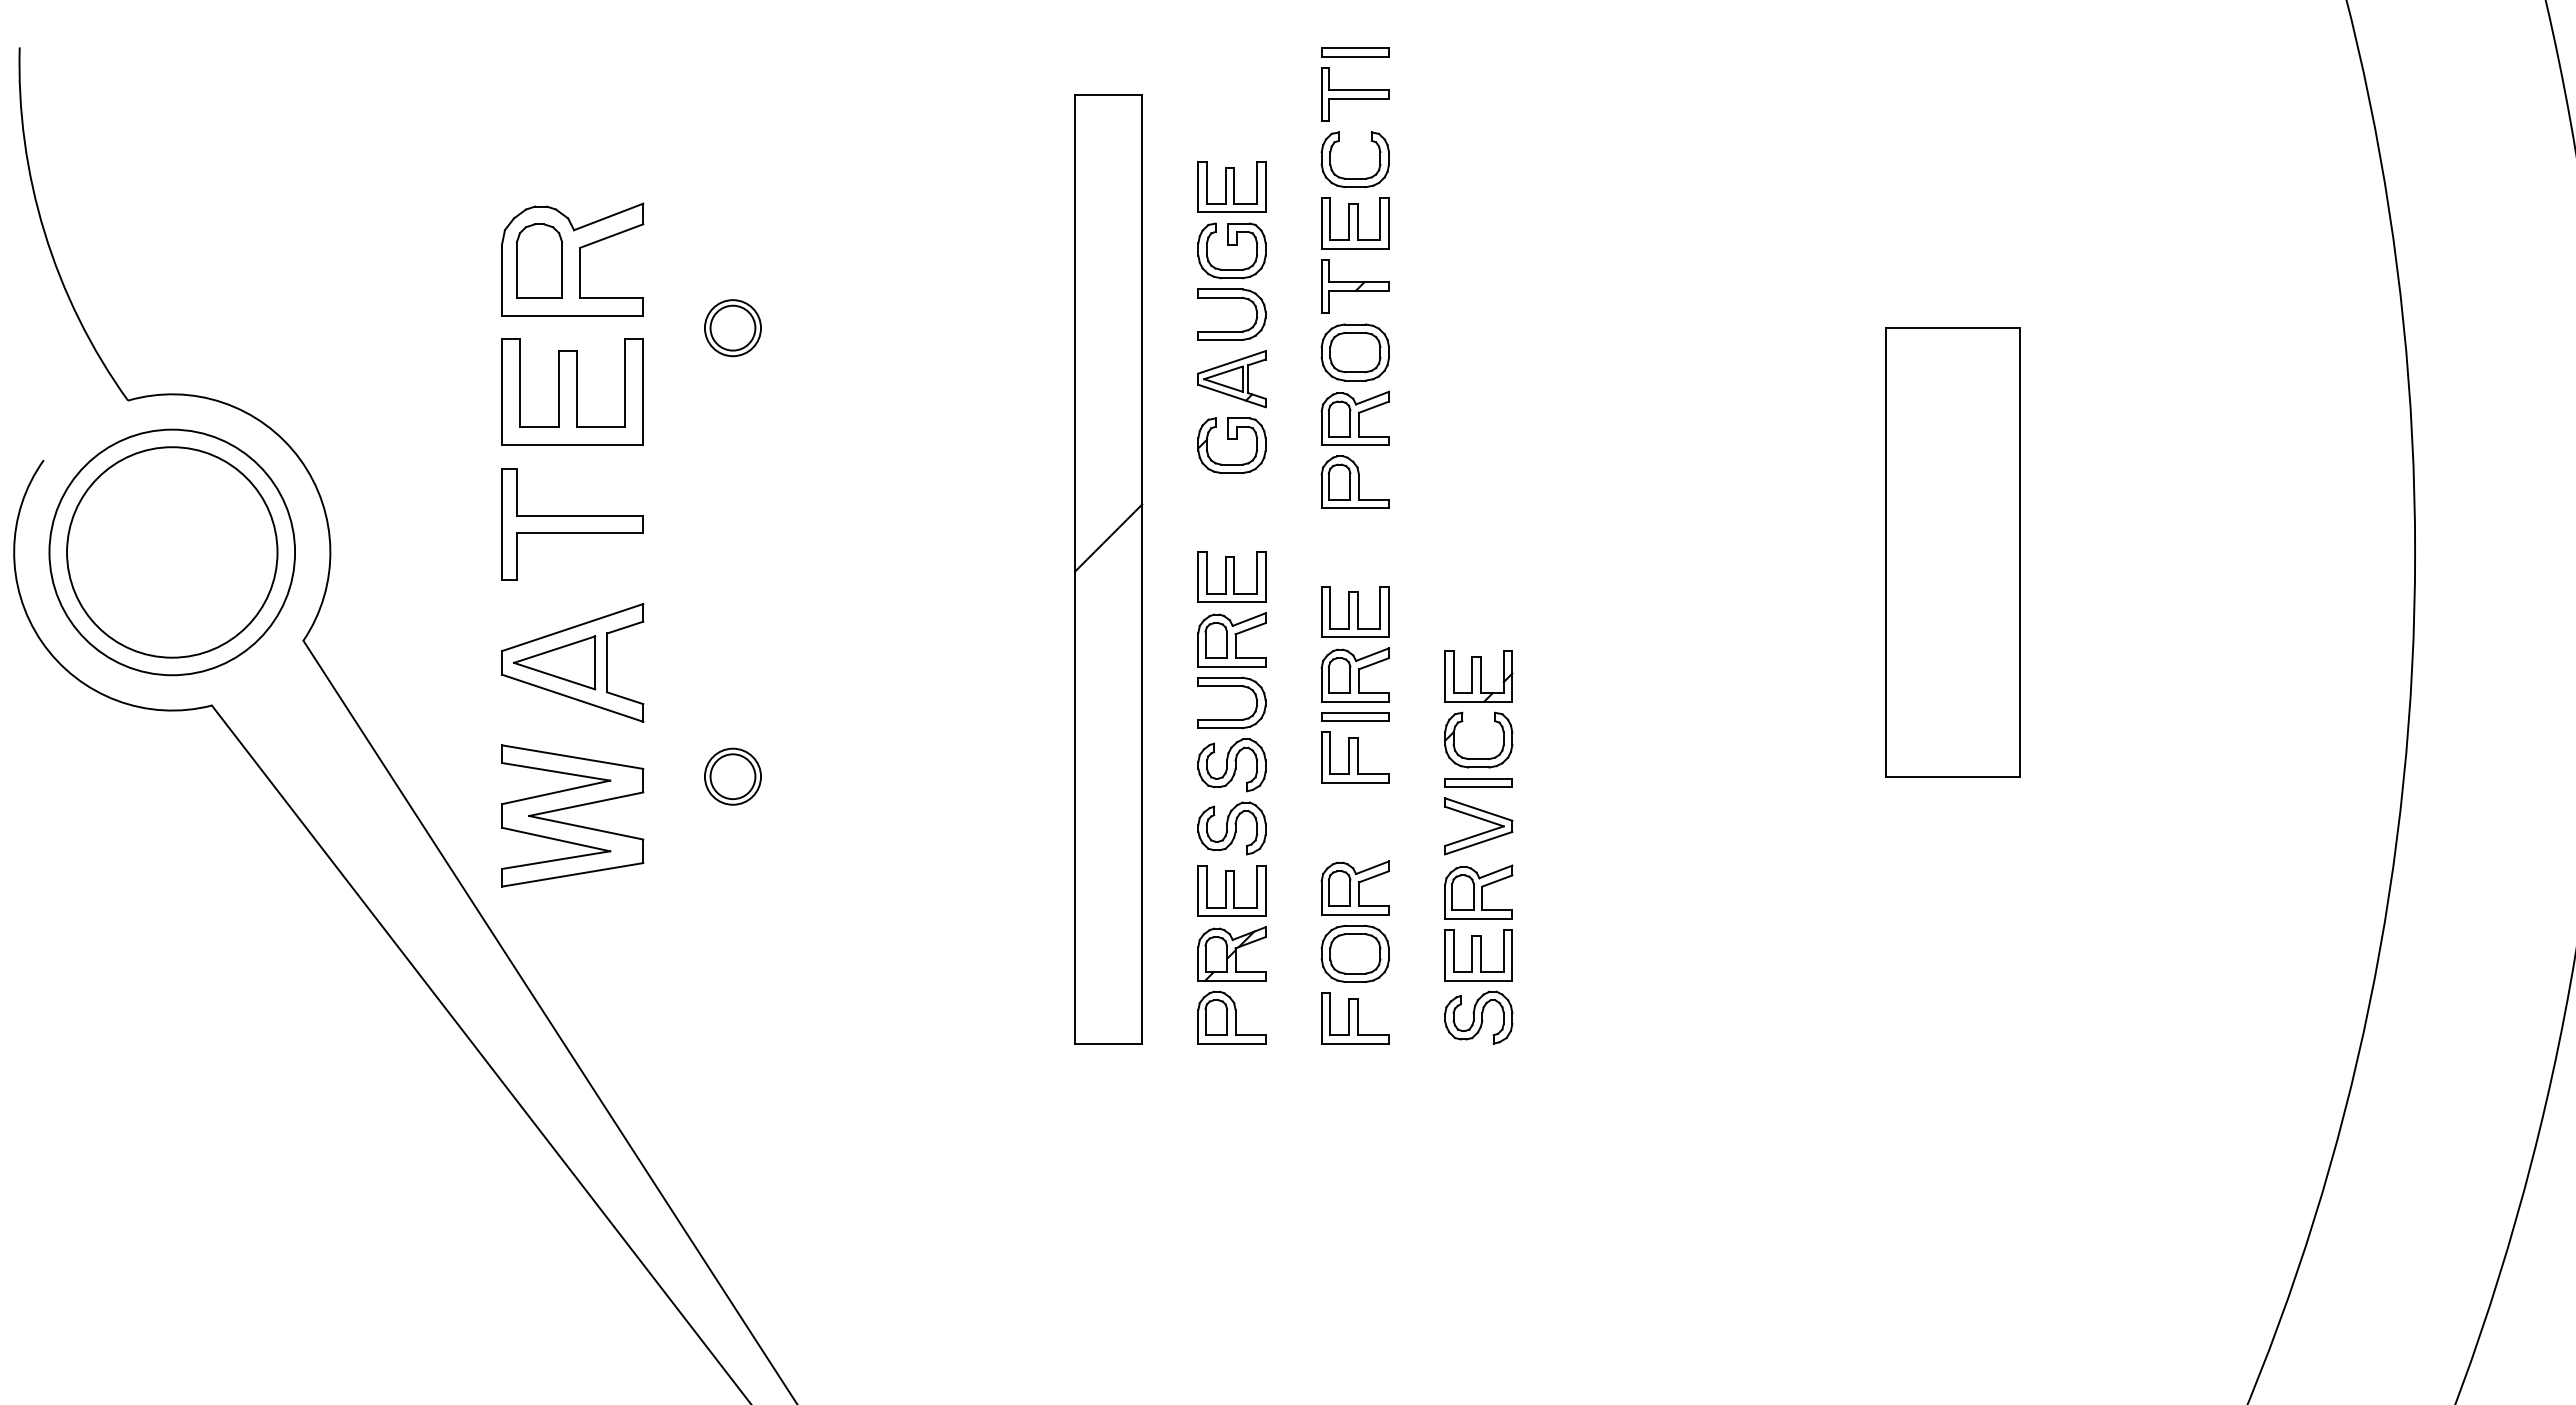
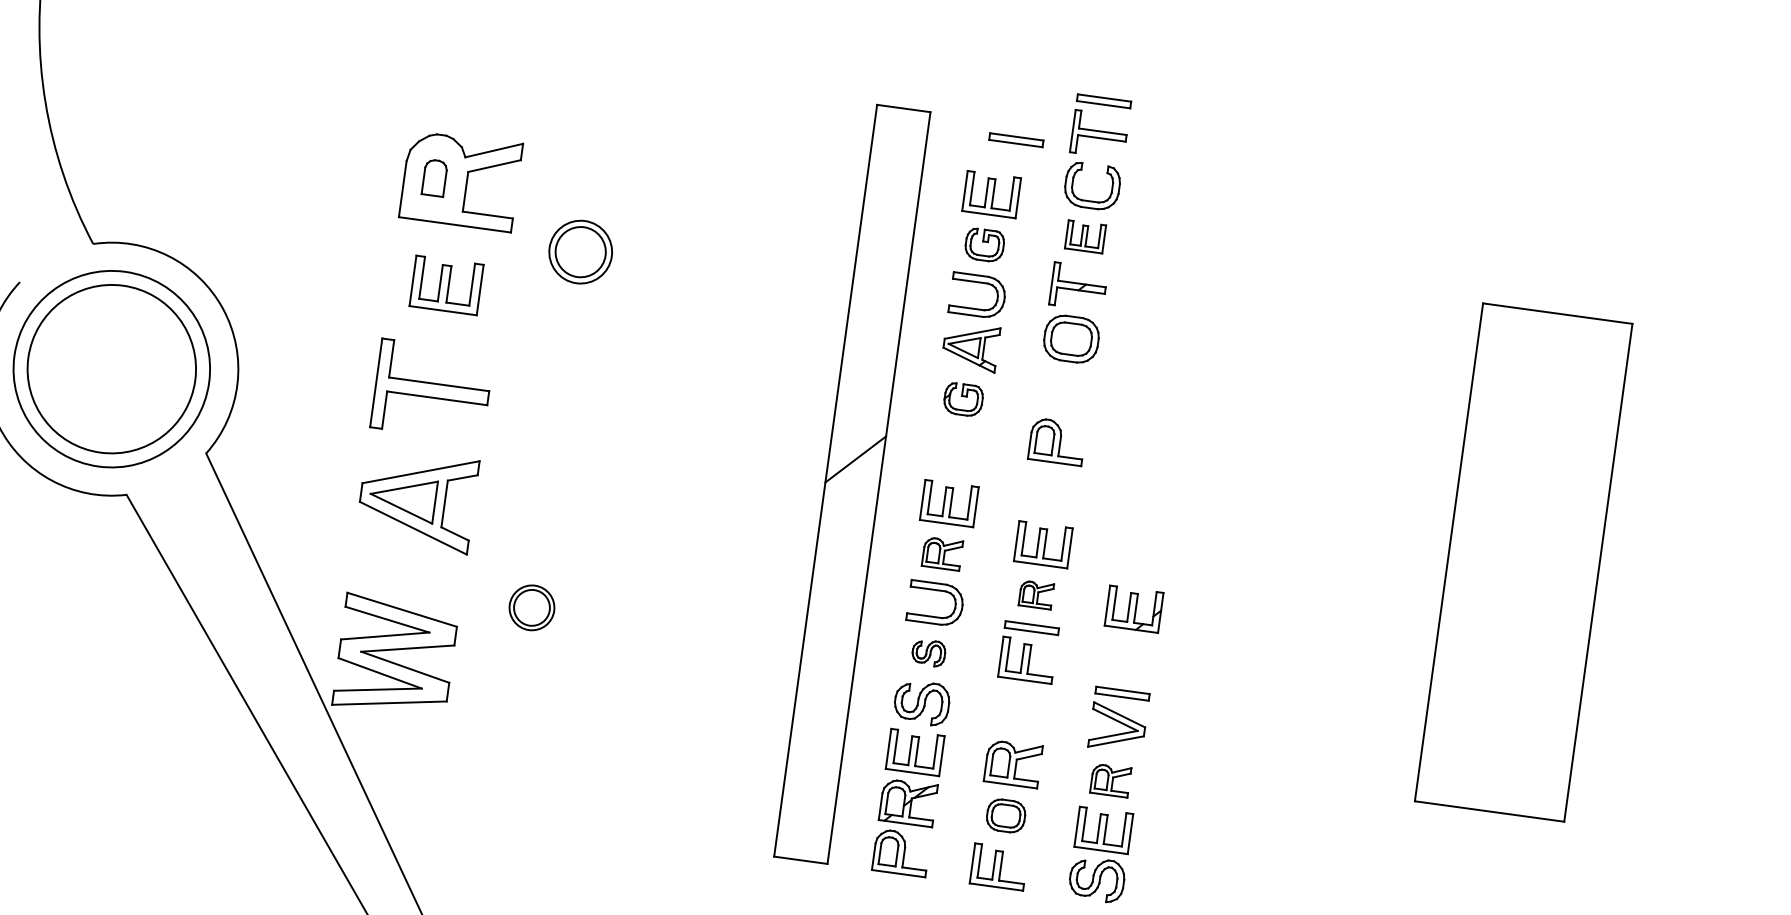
part: (1253, 115) -> (1016, 140), added
part: (1355, 223) -> (1085, 236), size x0.7
part: (1231, 250) -> (984, 244), size x0.7
part: (539, 260) -> (434, 177), size x0.6
part: (732, 328) -> (580, 252), size x1.4
part: (572, 391) -> (446, 285), size x0.6
part: (1354, 417) -> (1063, 390), removed
part: (1231, 445) -> (963, 399), size x0.7
part: (1952, 552) -> (1523, 562), size x1.4
part: (1231, 639) -> (942, 553), size x0.7
part: (1354, 674) -> (1035, 594), size x0.6
part: (1478, 758) -> (1125, 674), removed
part: (1231, 765) -> (928, 653), size x0.6
part: (571, 808) -> (395, 650), moved
part: (1478, 891) -> (1110, 779), size x0.7
part: (1354, 953) -> (1005, 815), size x0.7

